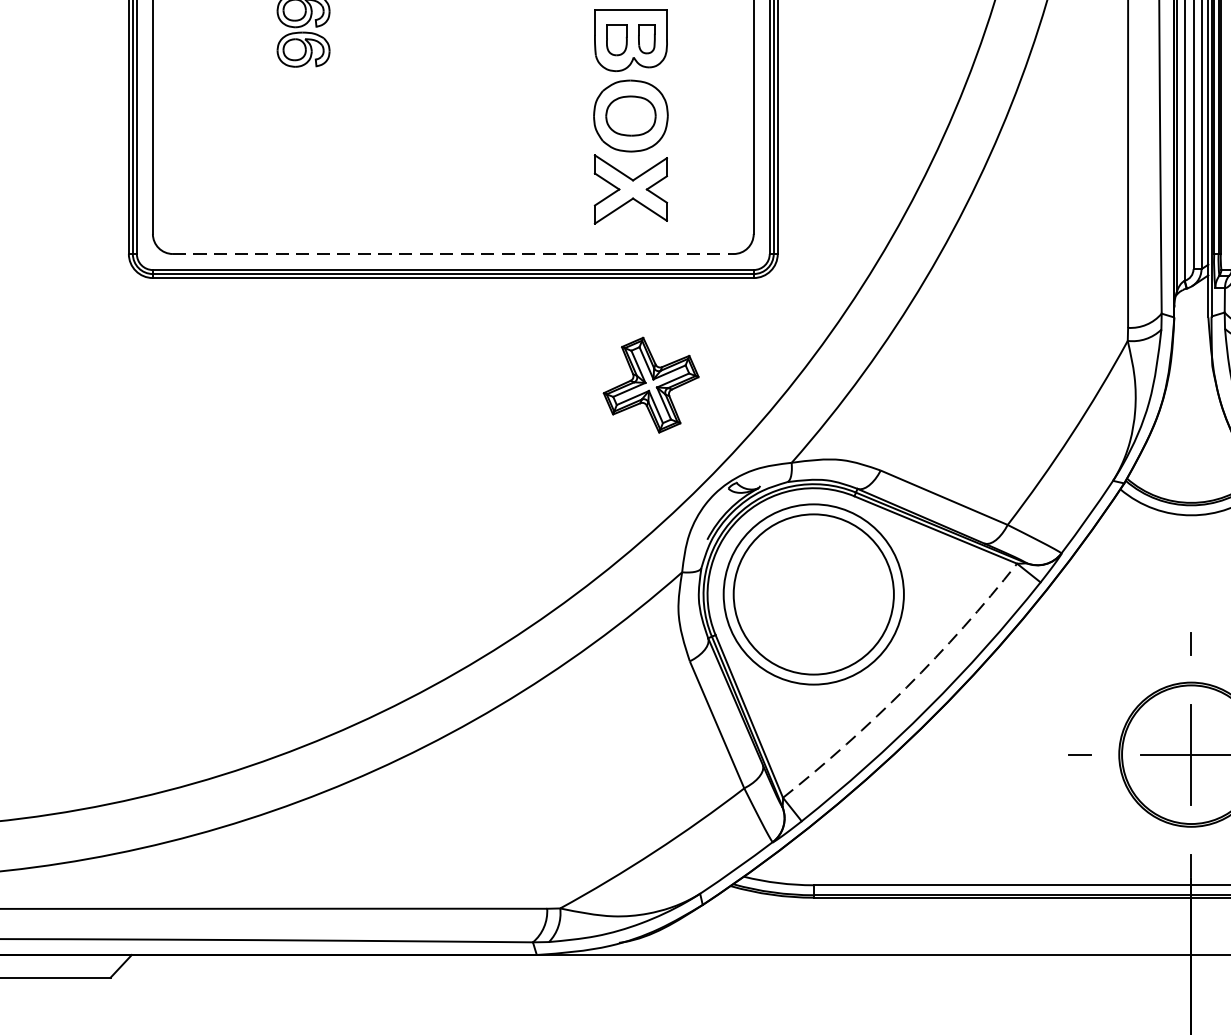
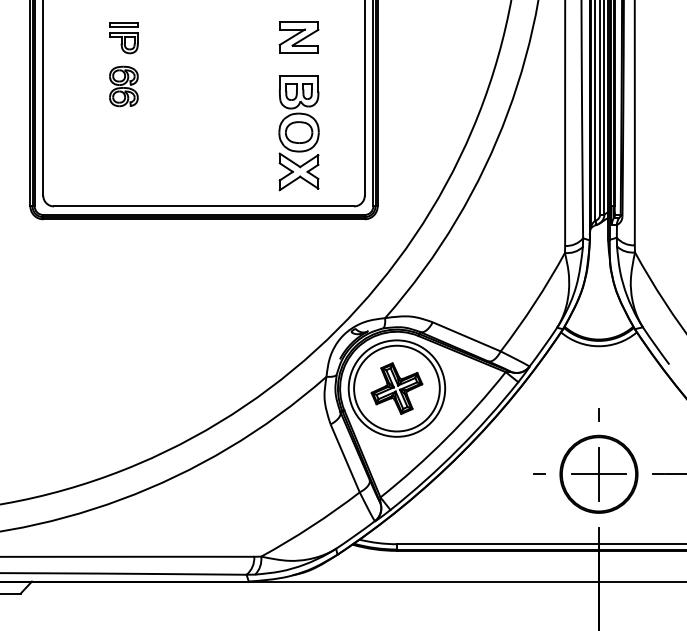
line: (454, 254) -> (204, 206), dashed -> solid
part: (650, 384) -> (396, 388), moved
arc: (906, 687) -> (446, 438), dashed -> solid

